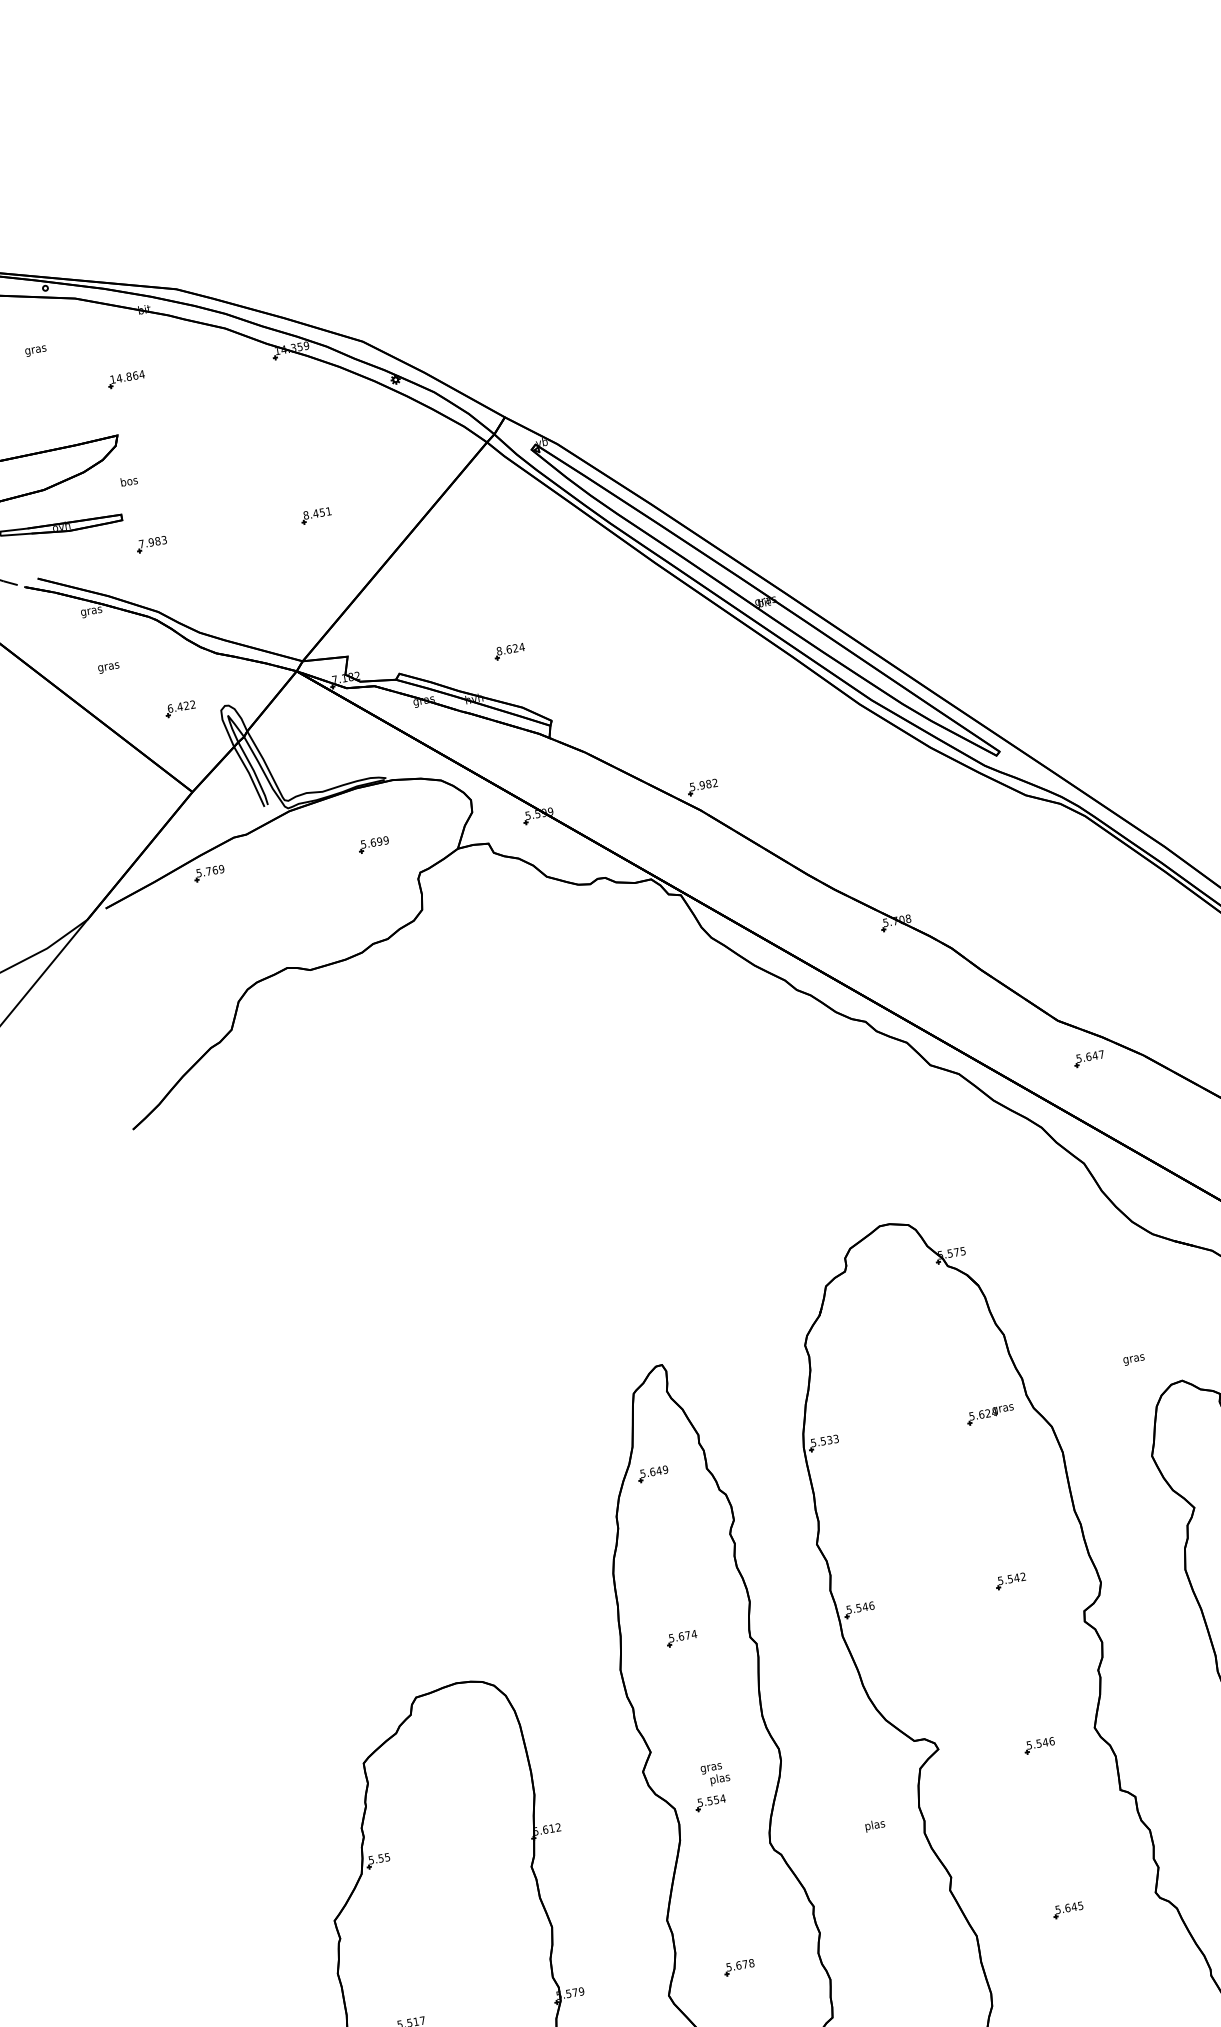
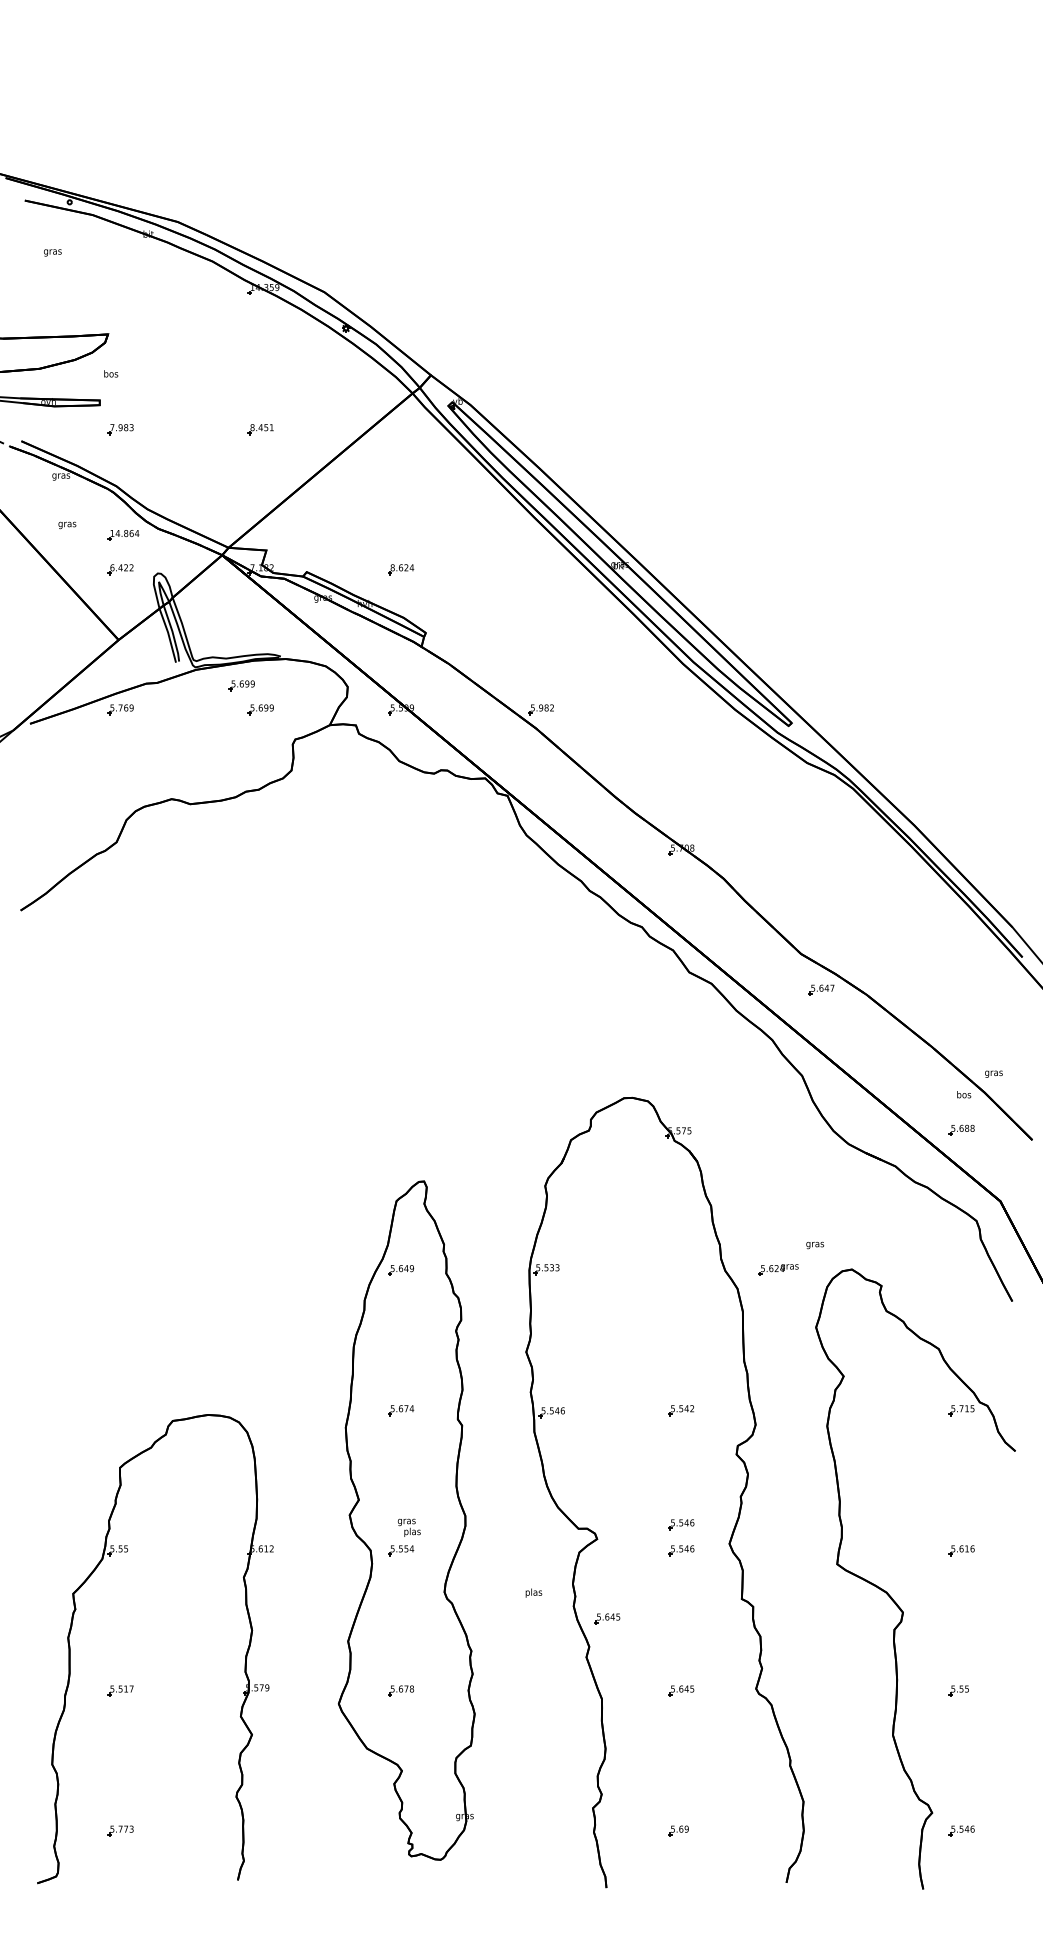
part: (126, 379) -> (123, 535), moved
part: (346, 820) -> (241, 685), added
part: (990, 1414) -> (778, 1269), moved
part: (1034, 1714) -> (681, 1524), added
part: (966, 1840) -> (607, 1618), added

